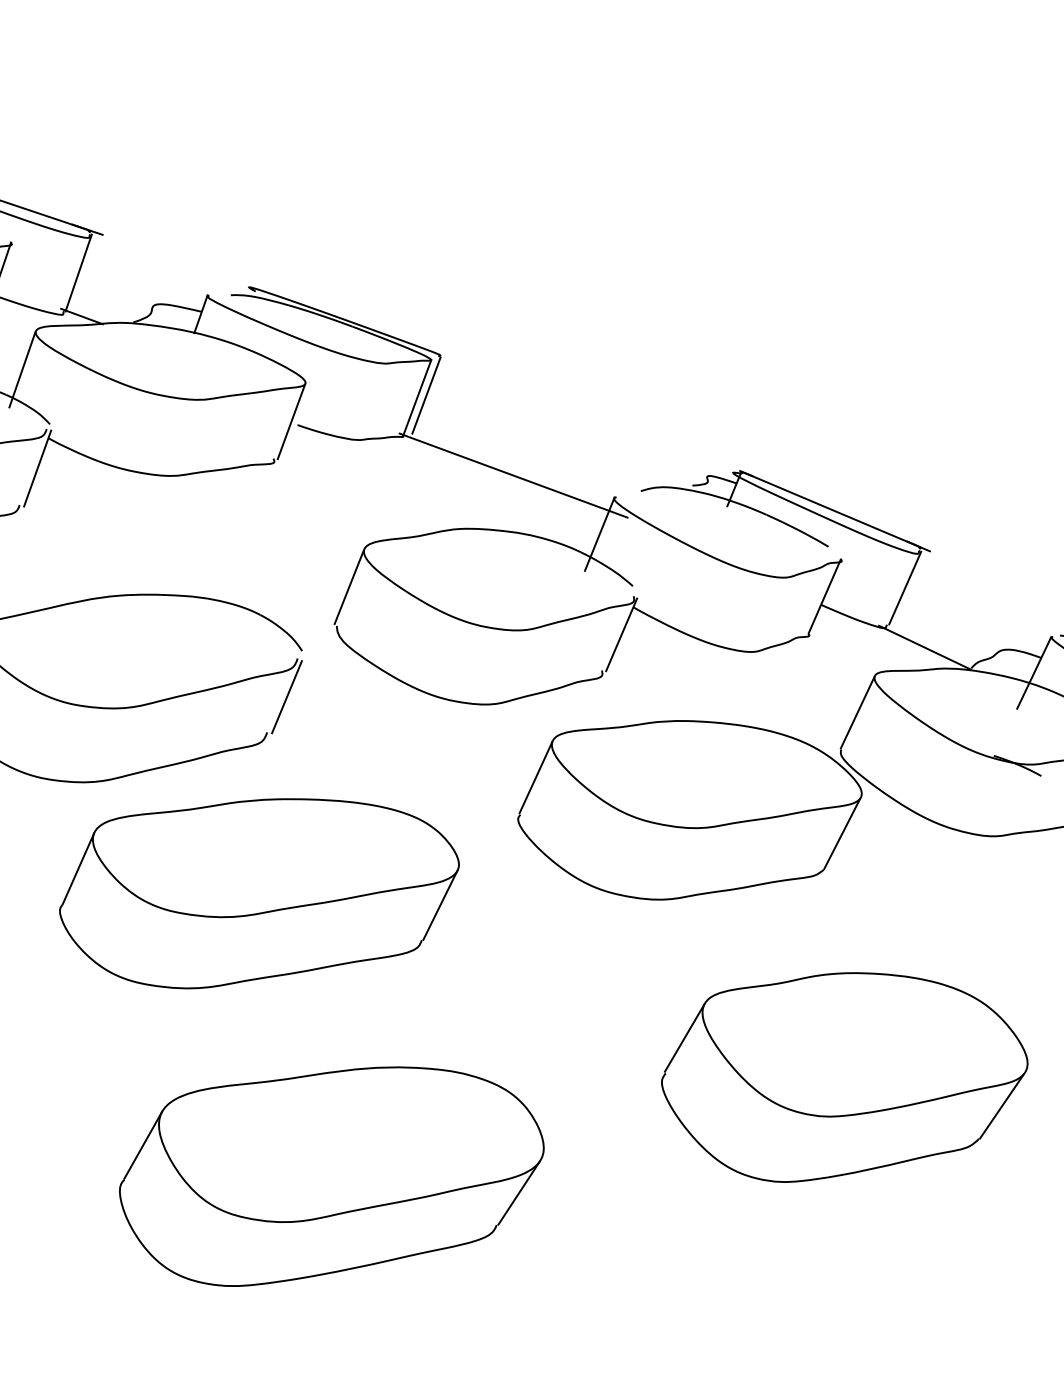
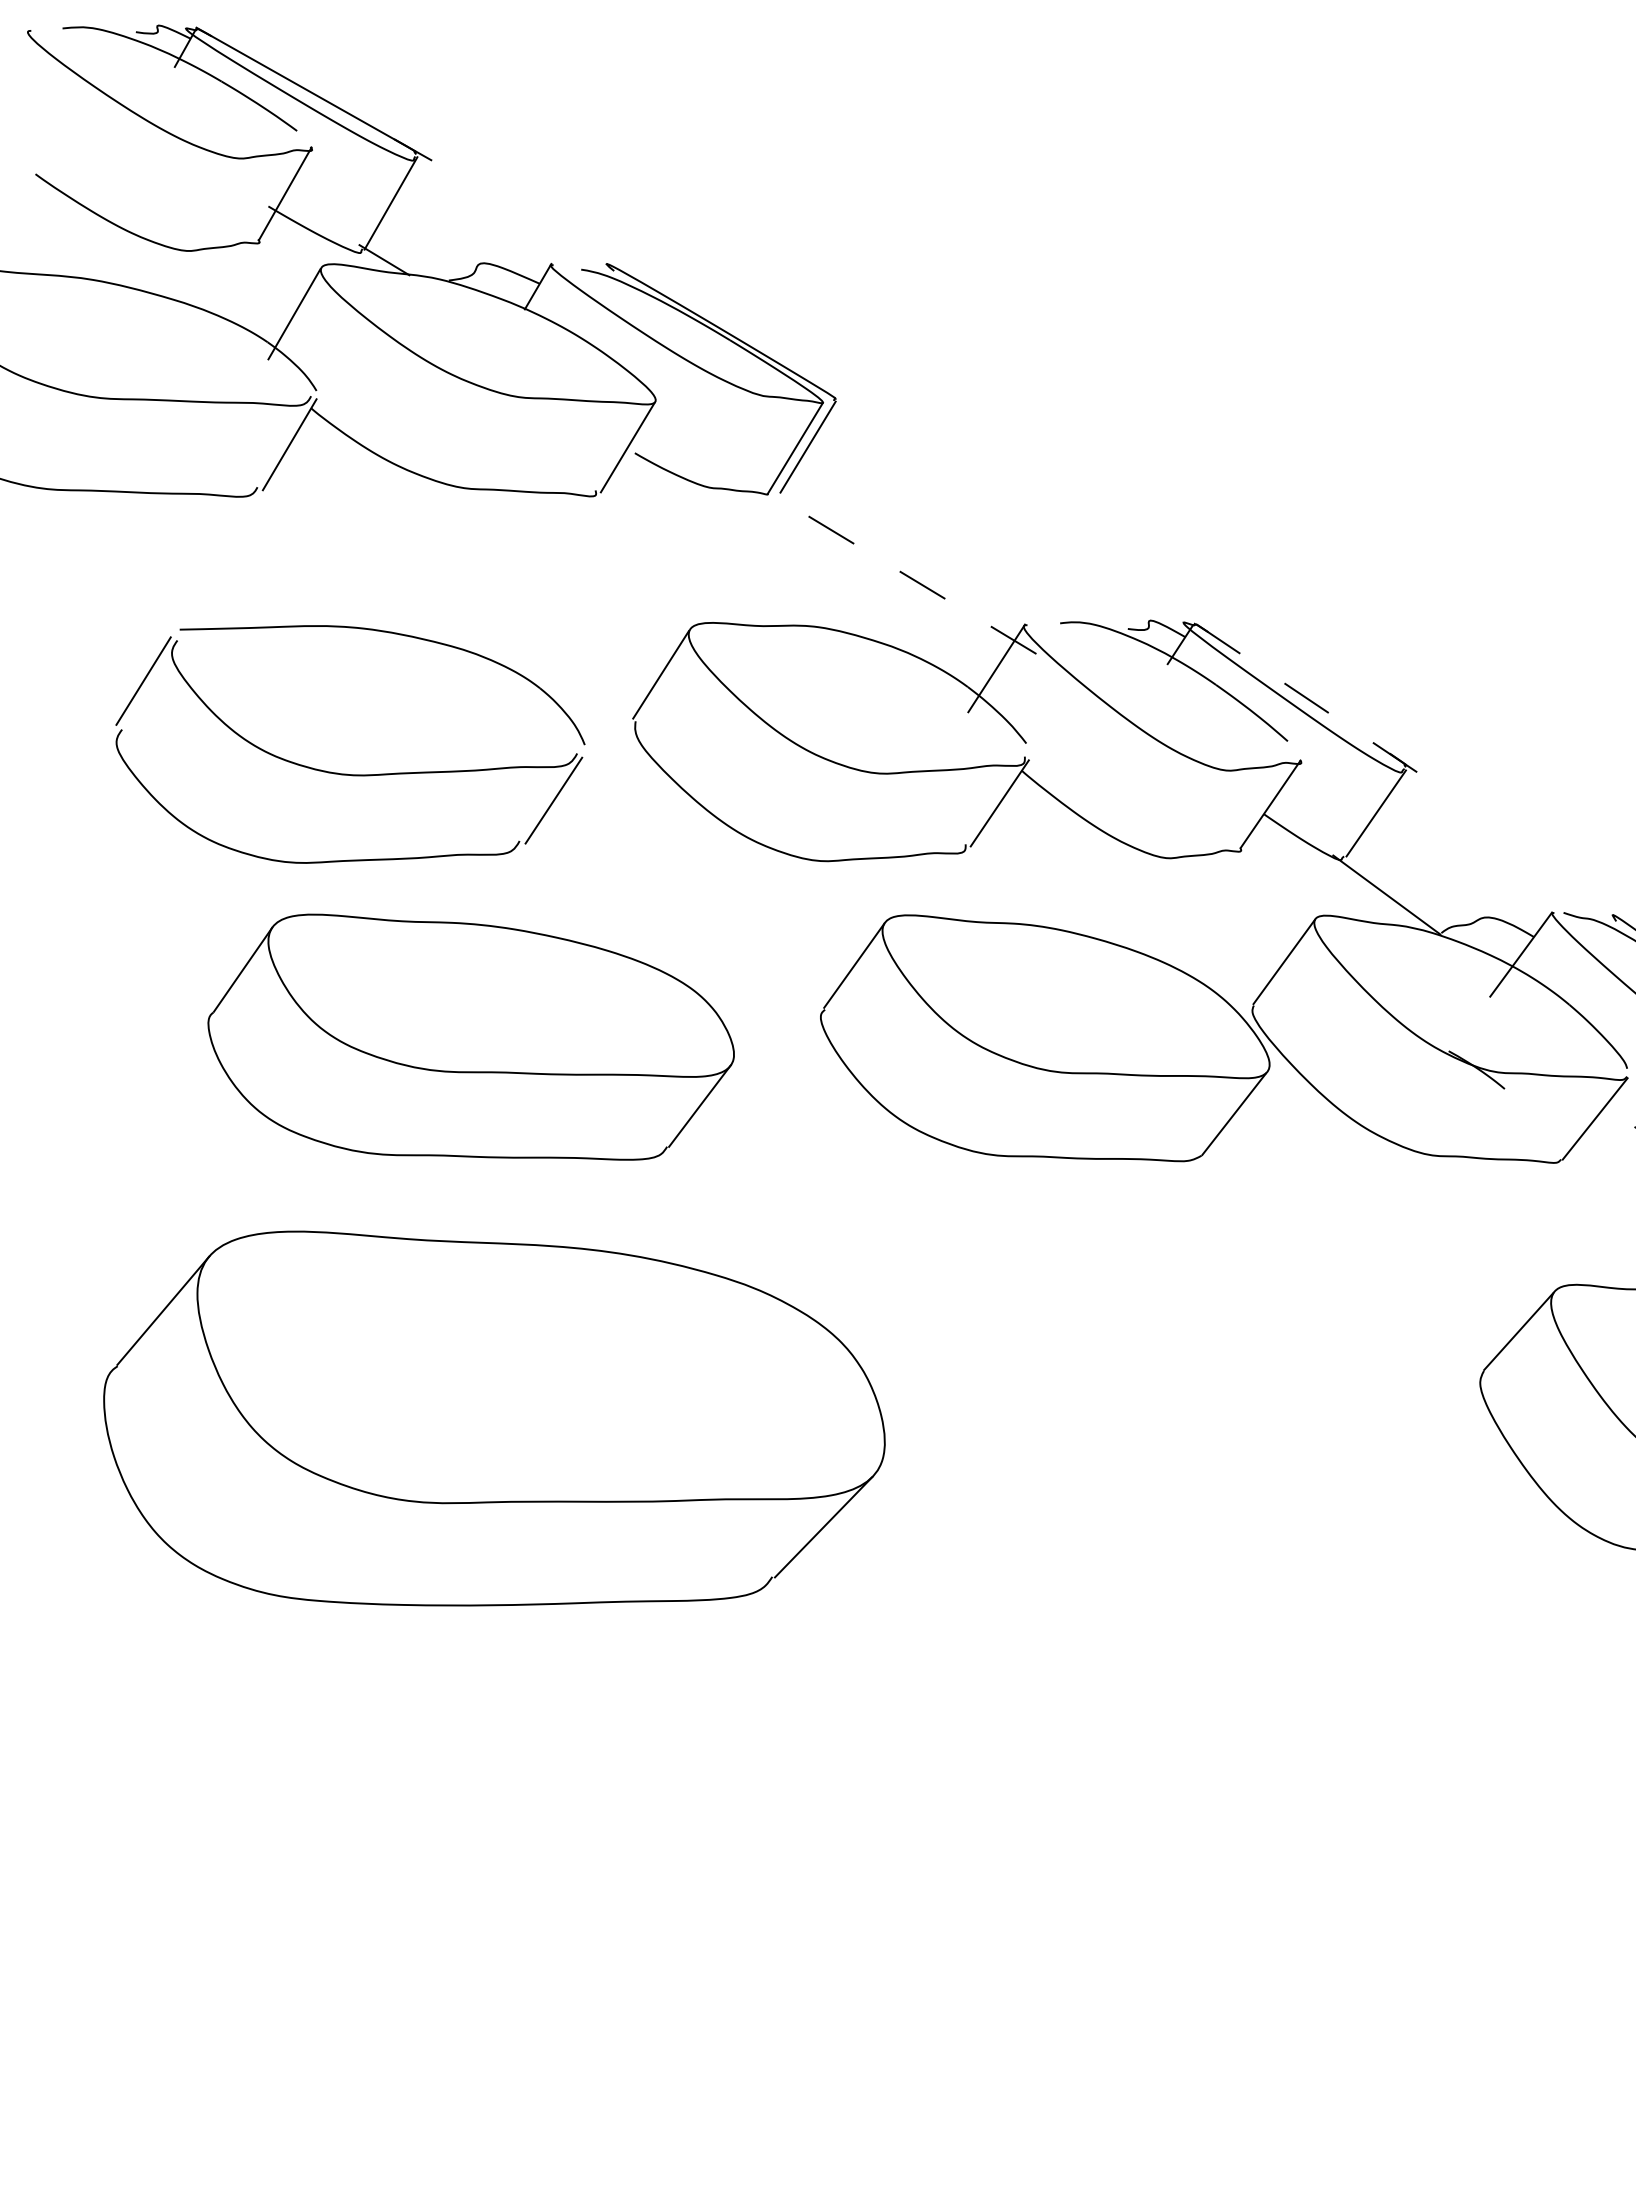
line: (512, 475) -> (899, 571), solid -> dashed
line: (835, 511) -> (1305, 697), solid -> dashed
part: (844, 1070) -> (1178, 1419), removed
part: (331, 1168) -> (494, 1418), size x1.4

